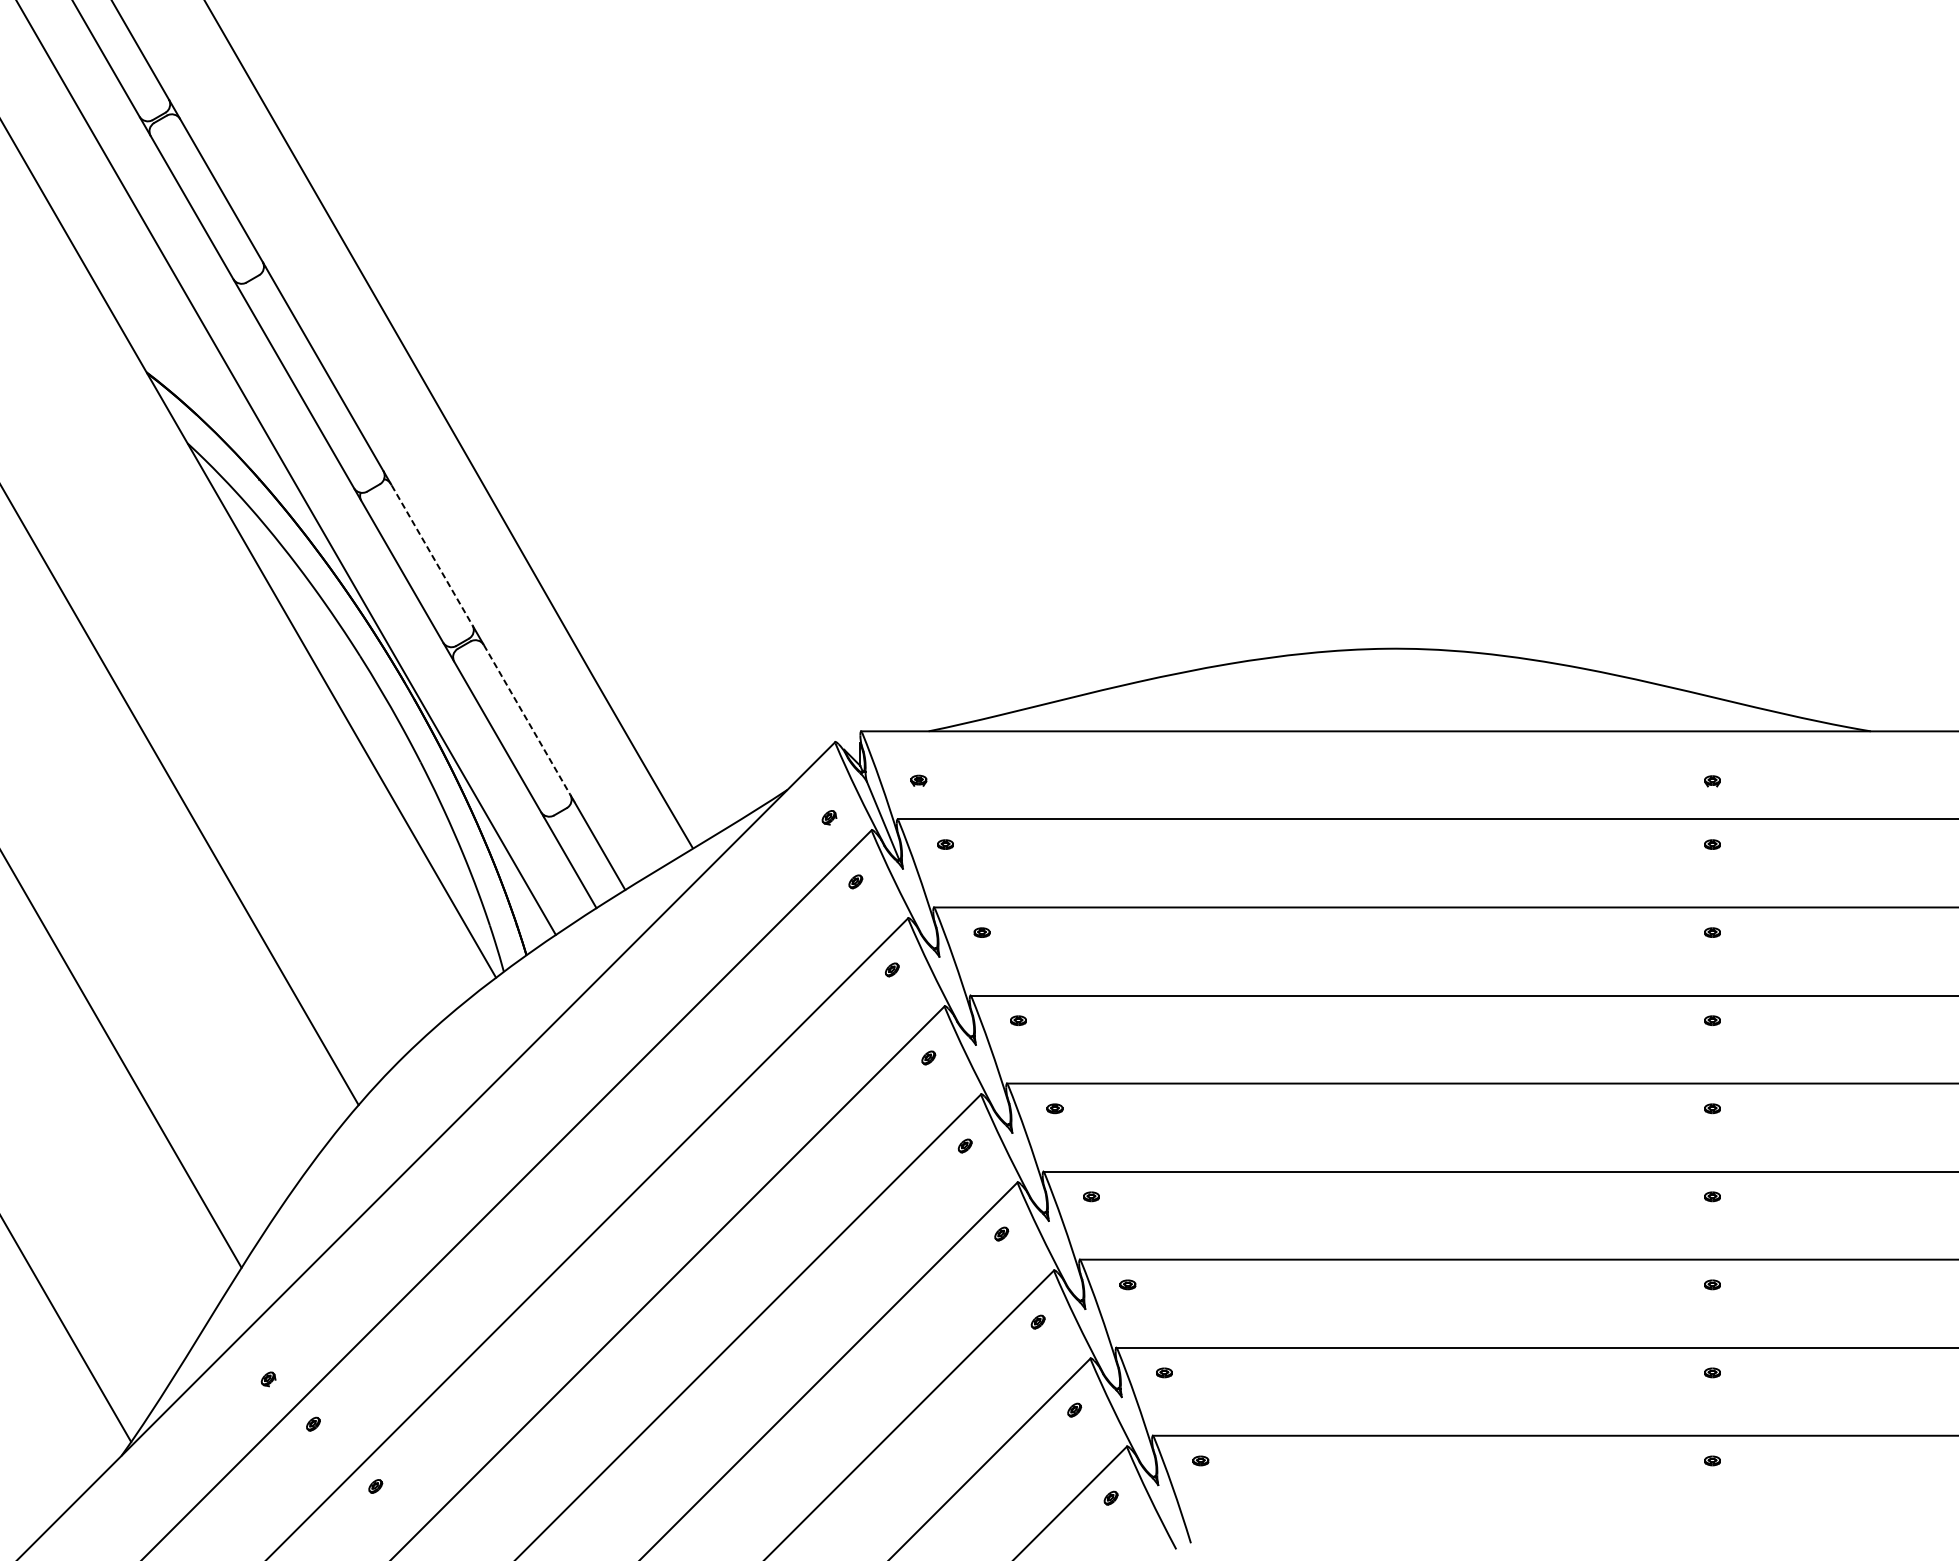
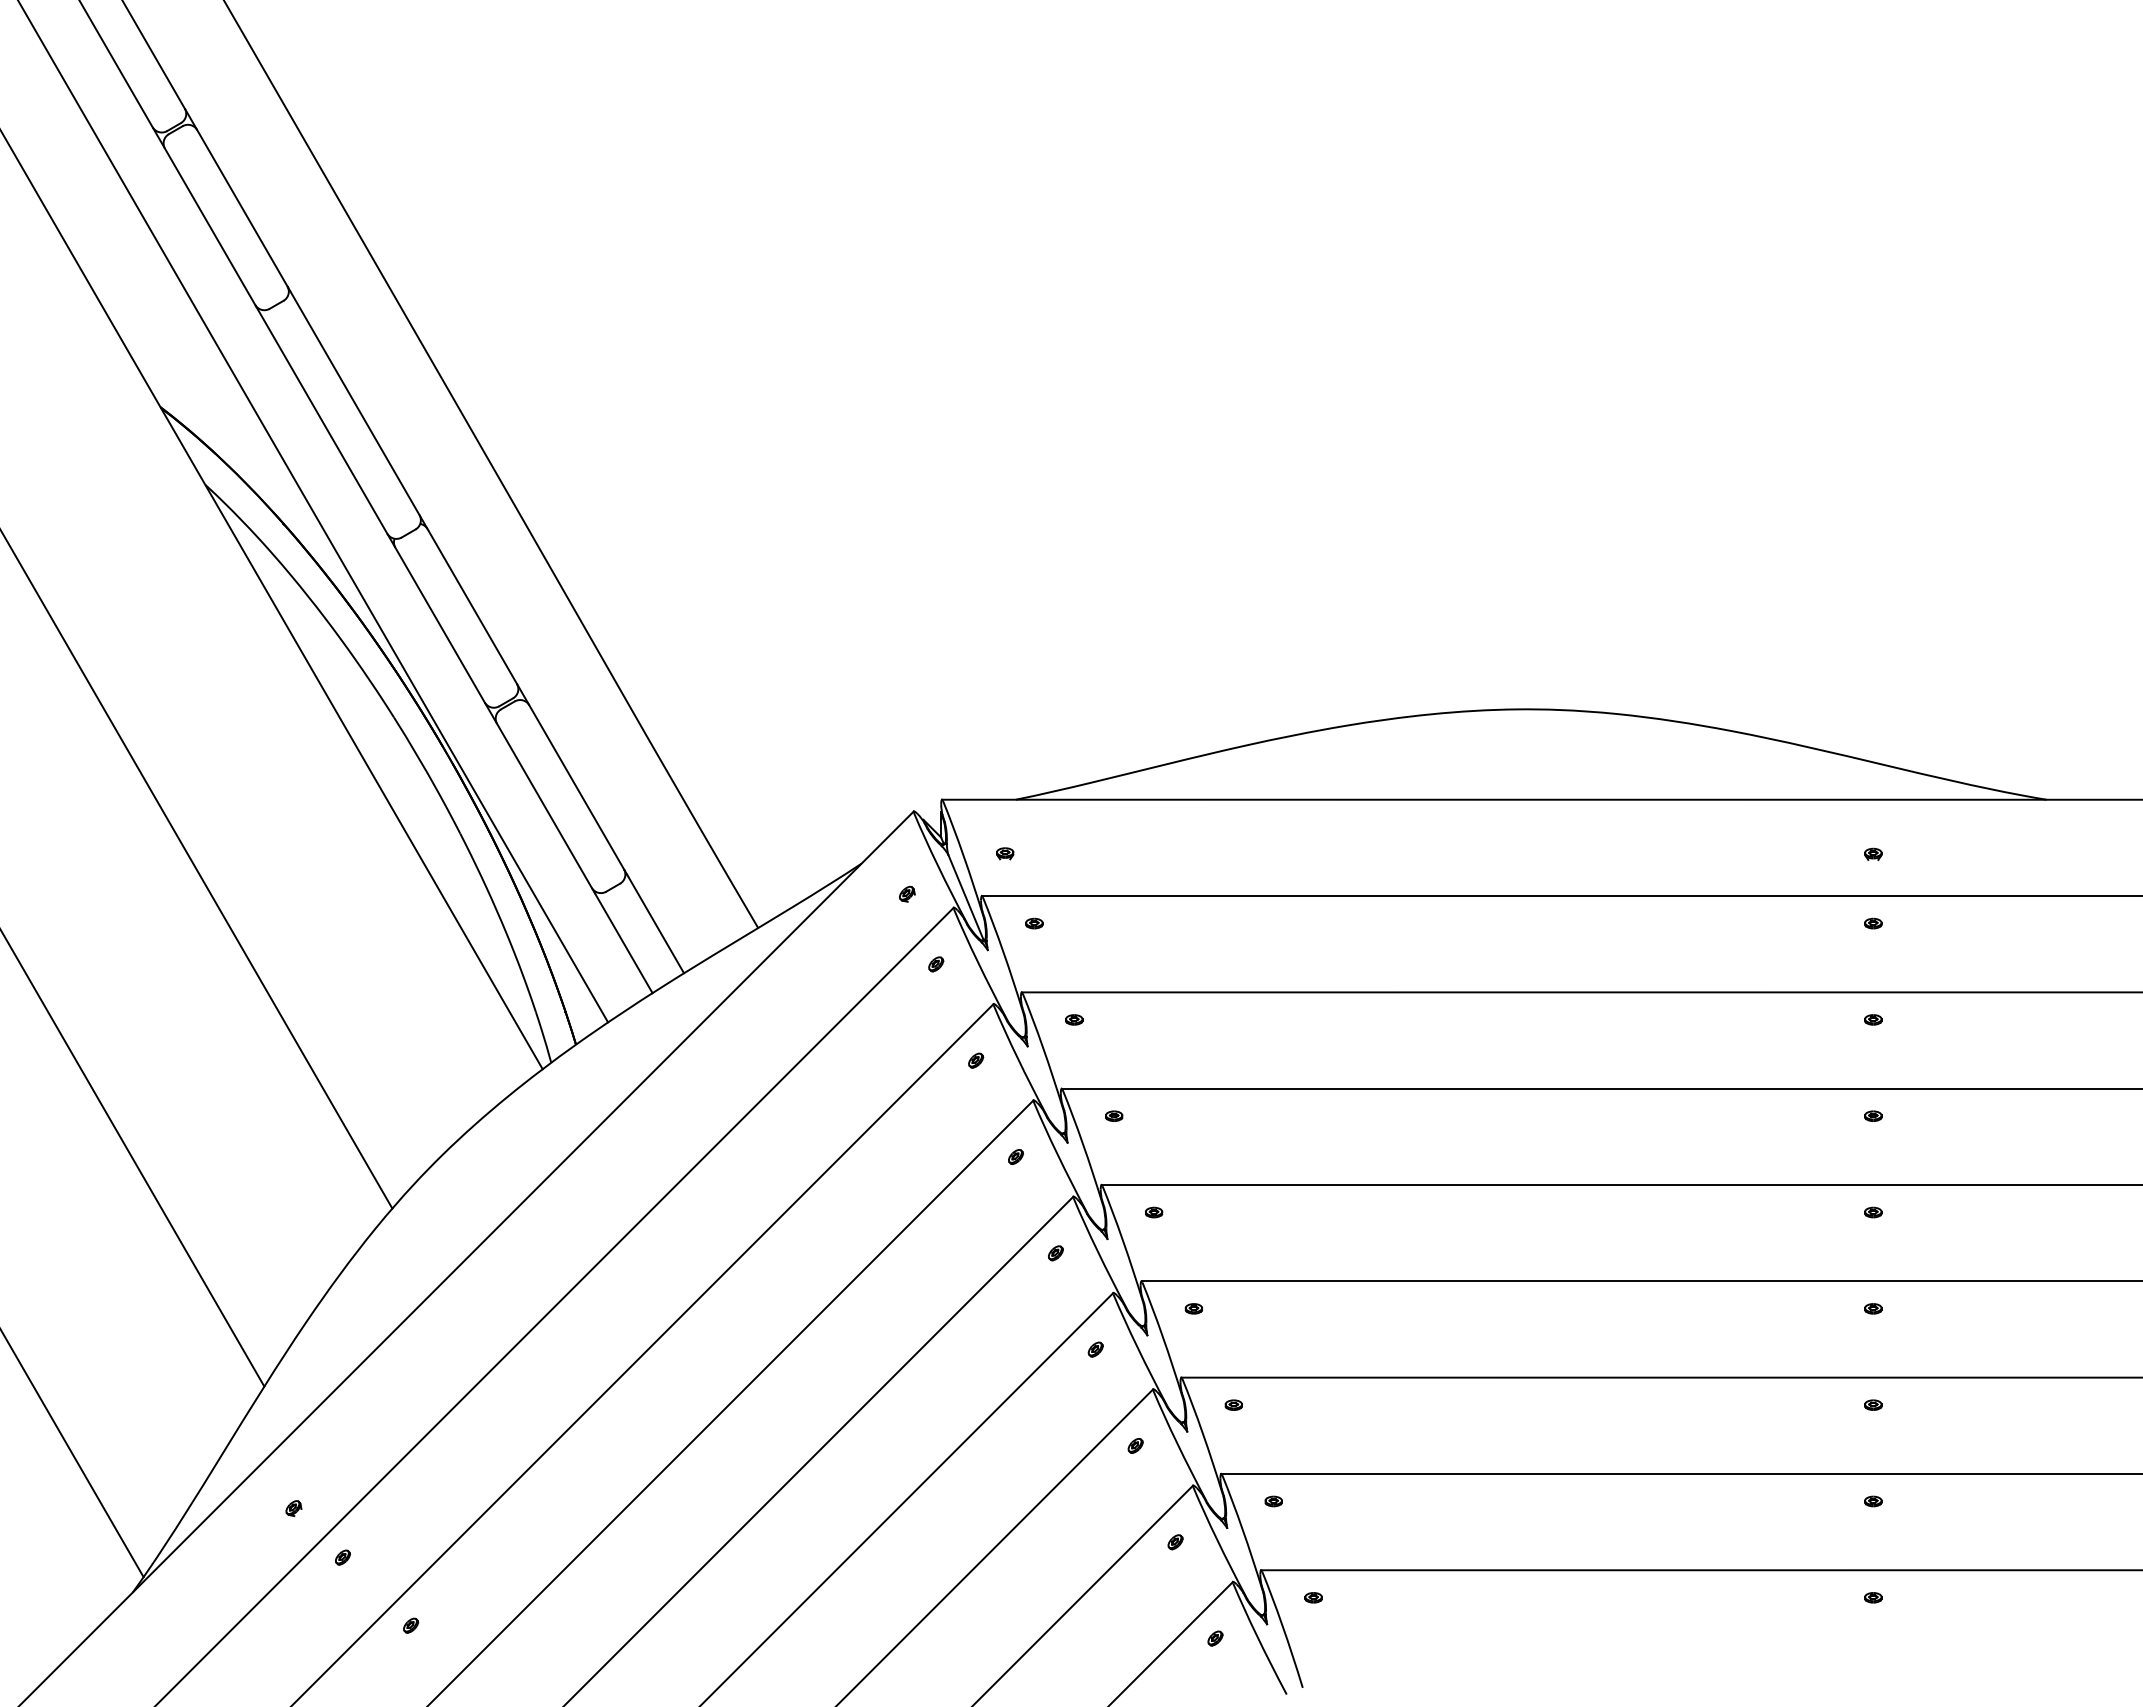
line: (432, 555) -> (473, 607), dashed -> solid
line: (526, 720) -> (576, 787), dashed -> solid

